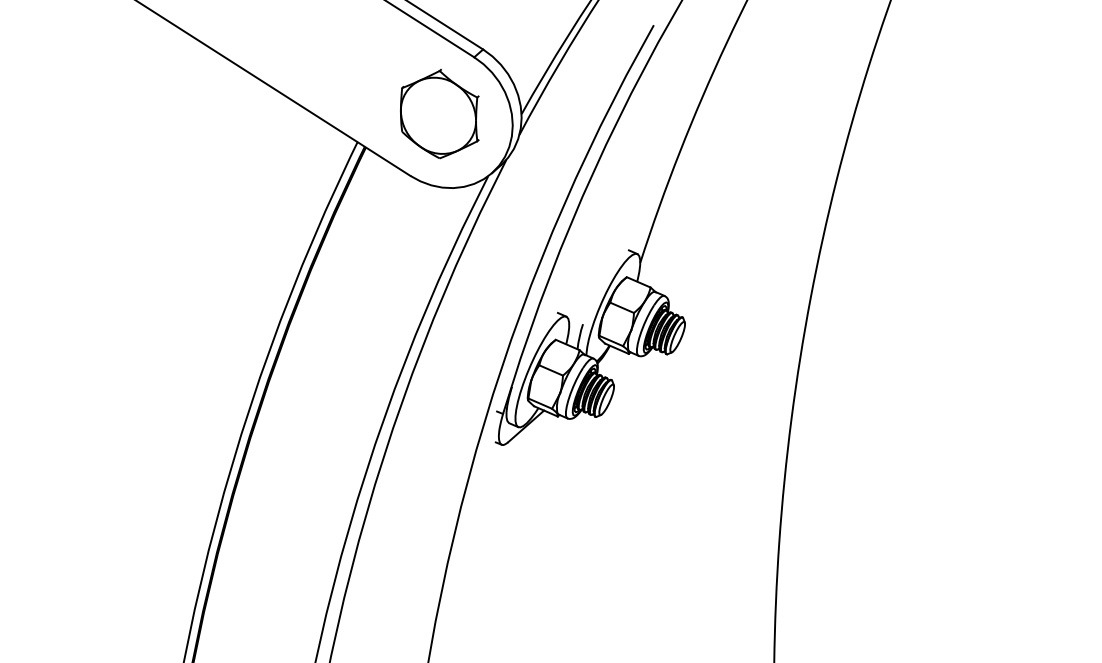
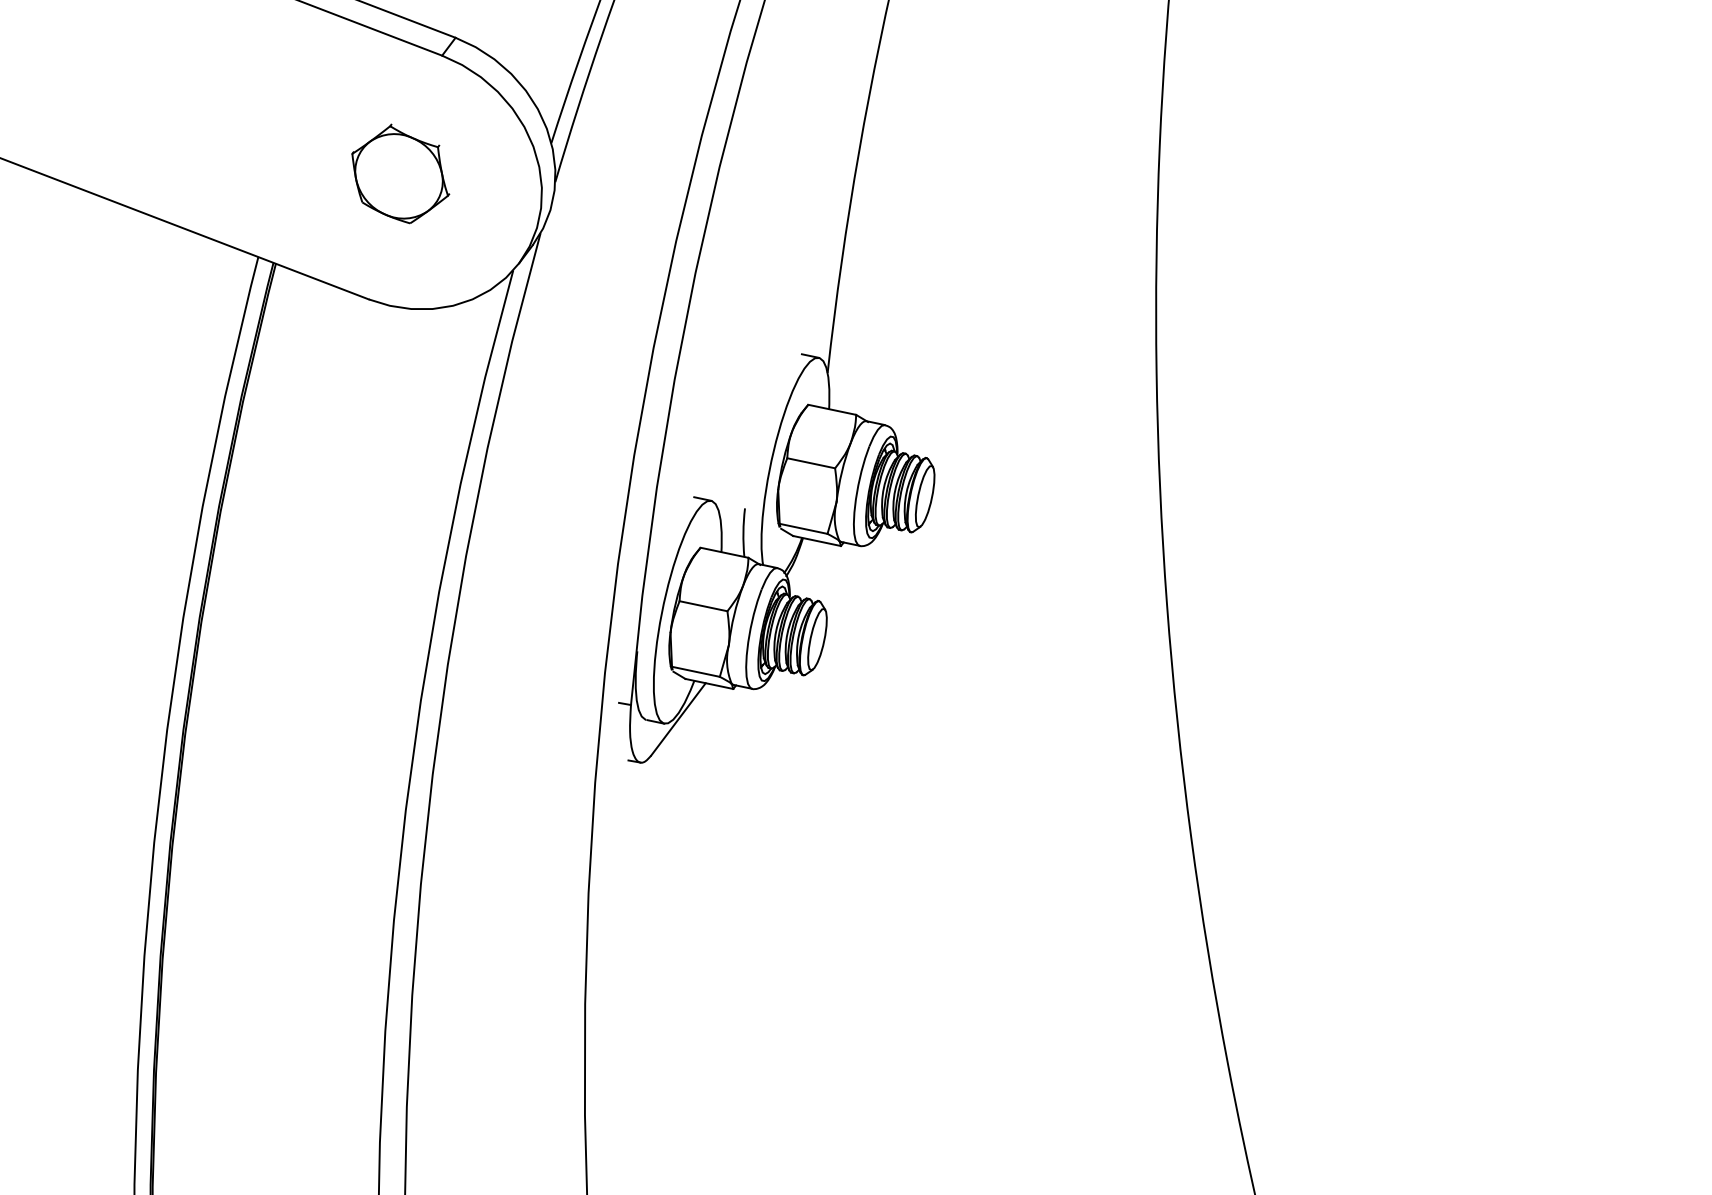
part: (439, 114) -> (399, 174), size x0.6

